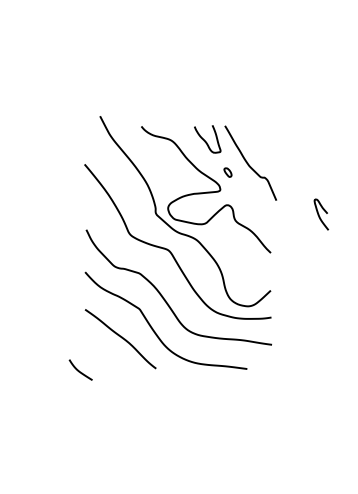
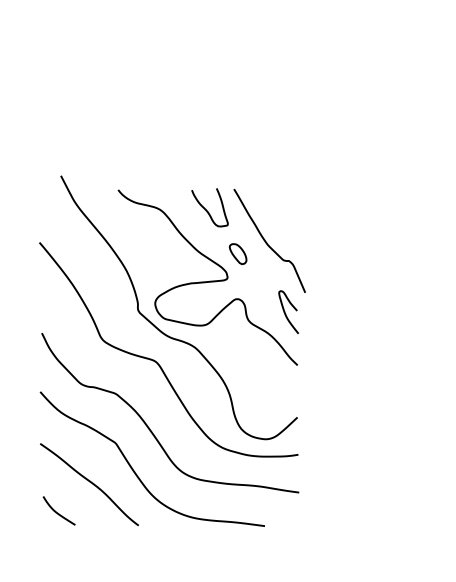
part: (227, 172) -> (237, 253), size x1.67
curve: (319, 214) -> (285, 311), moved
curve: (79, 370) -> (57, 511), moved

